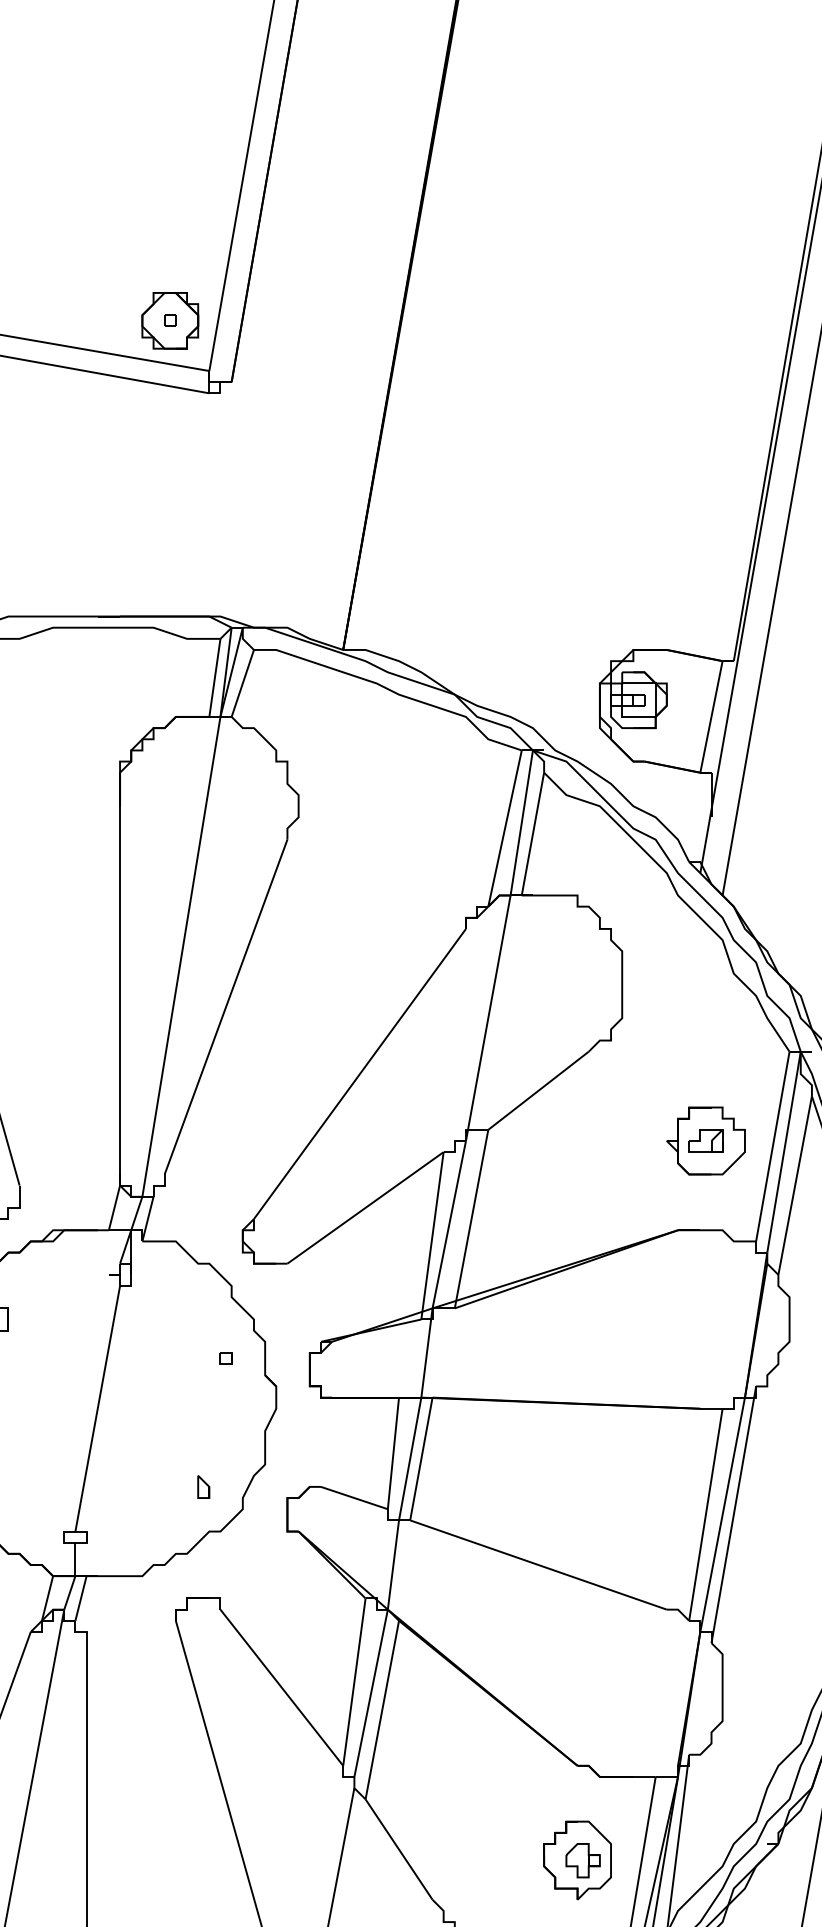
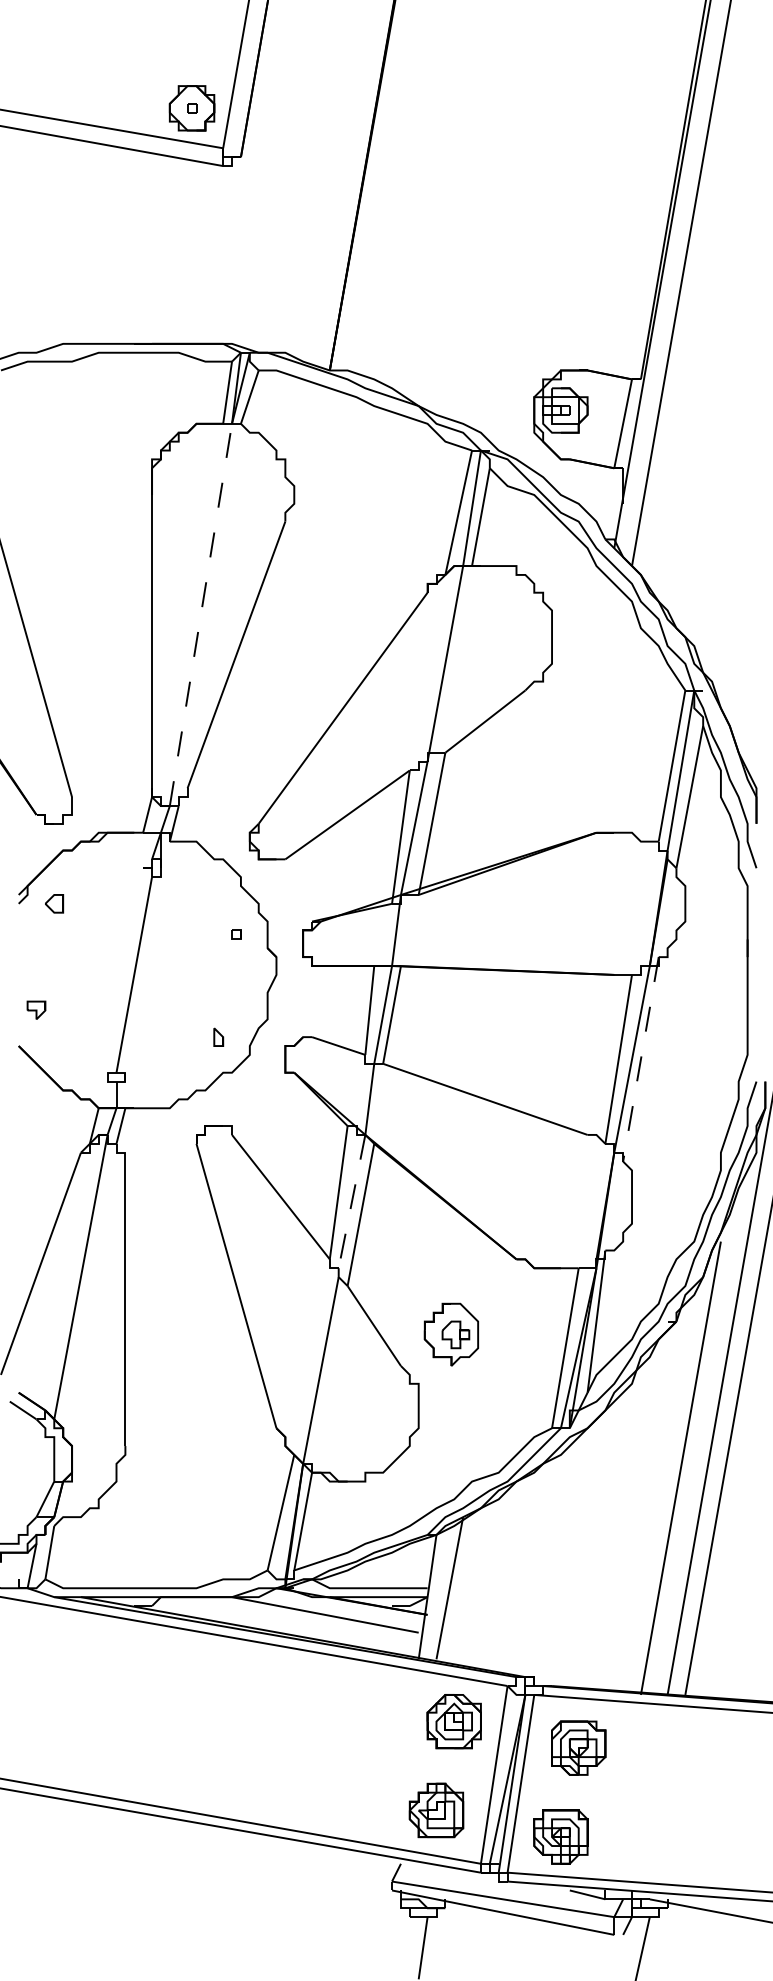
line: (180, 956) -> (200, 614), solid -> dashed
part: (705, 1140) -> (618, 761), removed
line: (733, 1514) -> (640, 1059), solid -> dashed
line: (371, 1693) -> (352, 1201), solid -> dashed
part: (576, 1860) -> (450, 1334), moved

